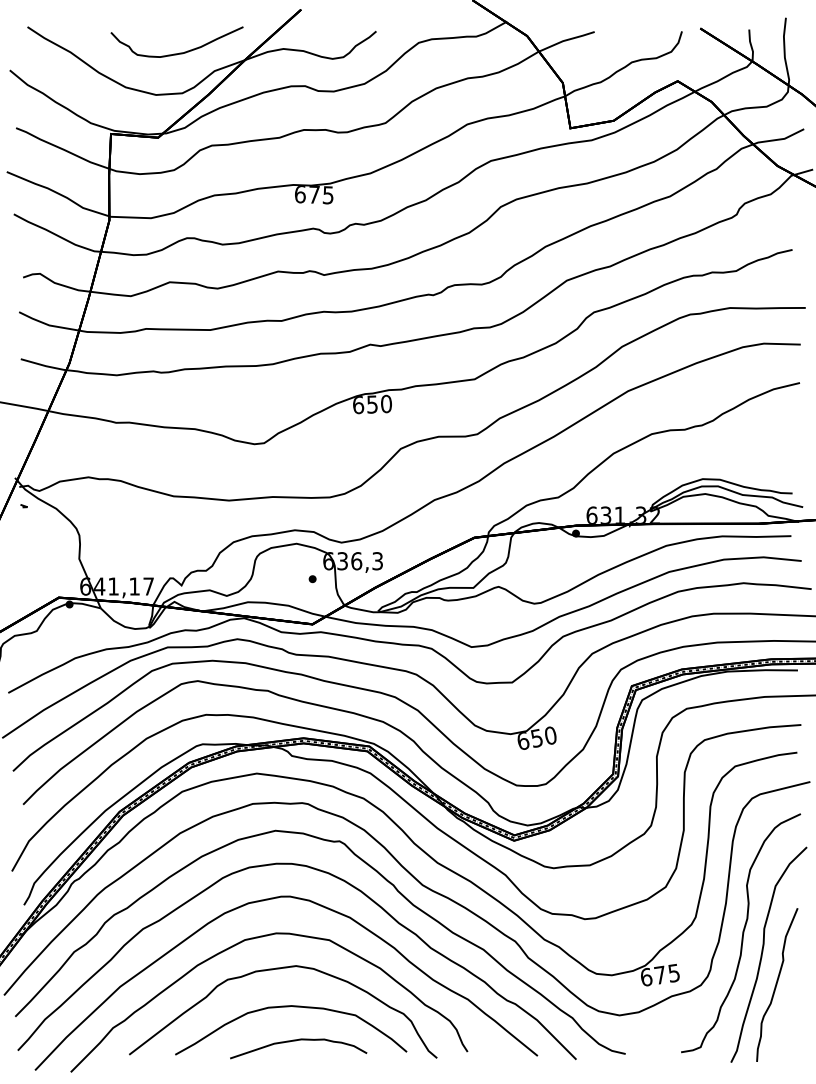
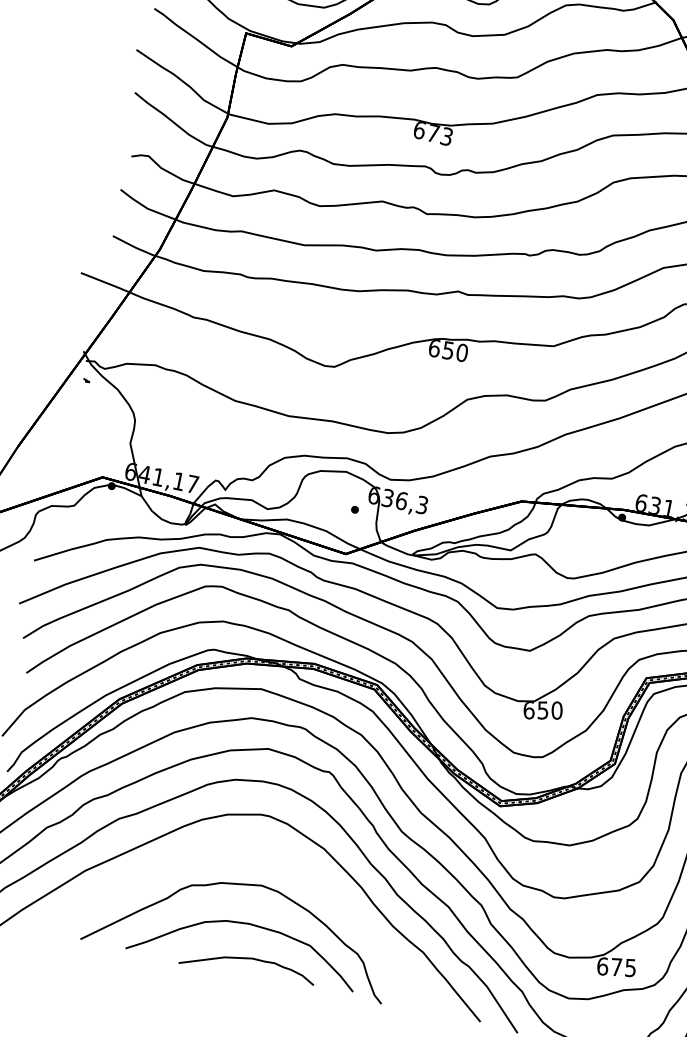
text: (328, 194) -> (447, 136), 675 -> 673
curve: (258, 938) -> (230, 851), removed

